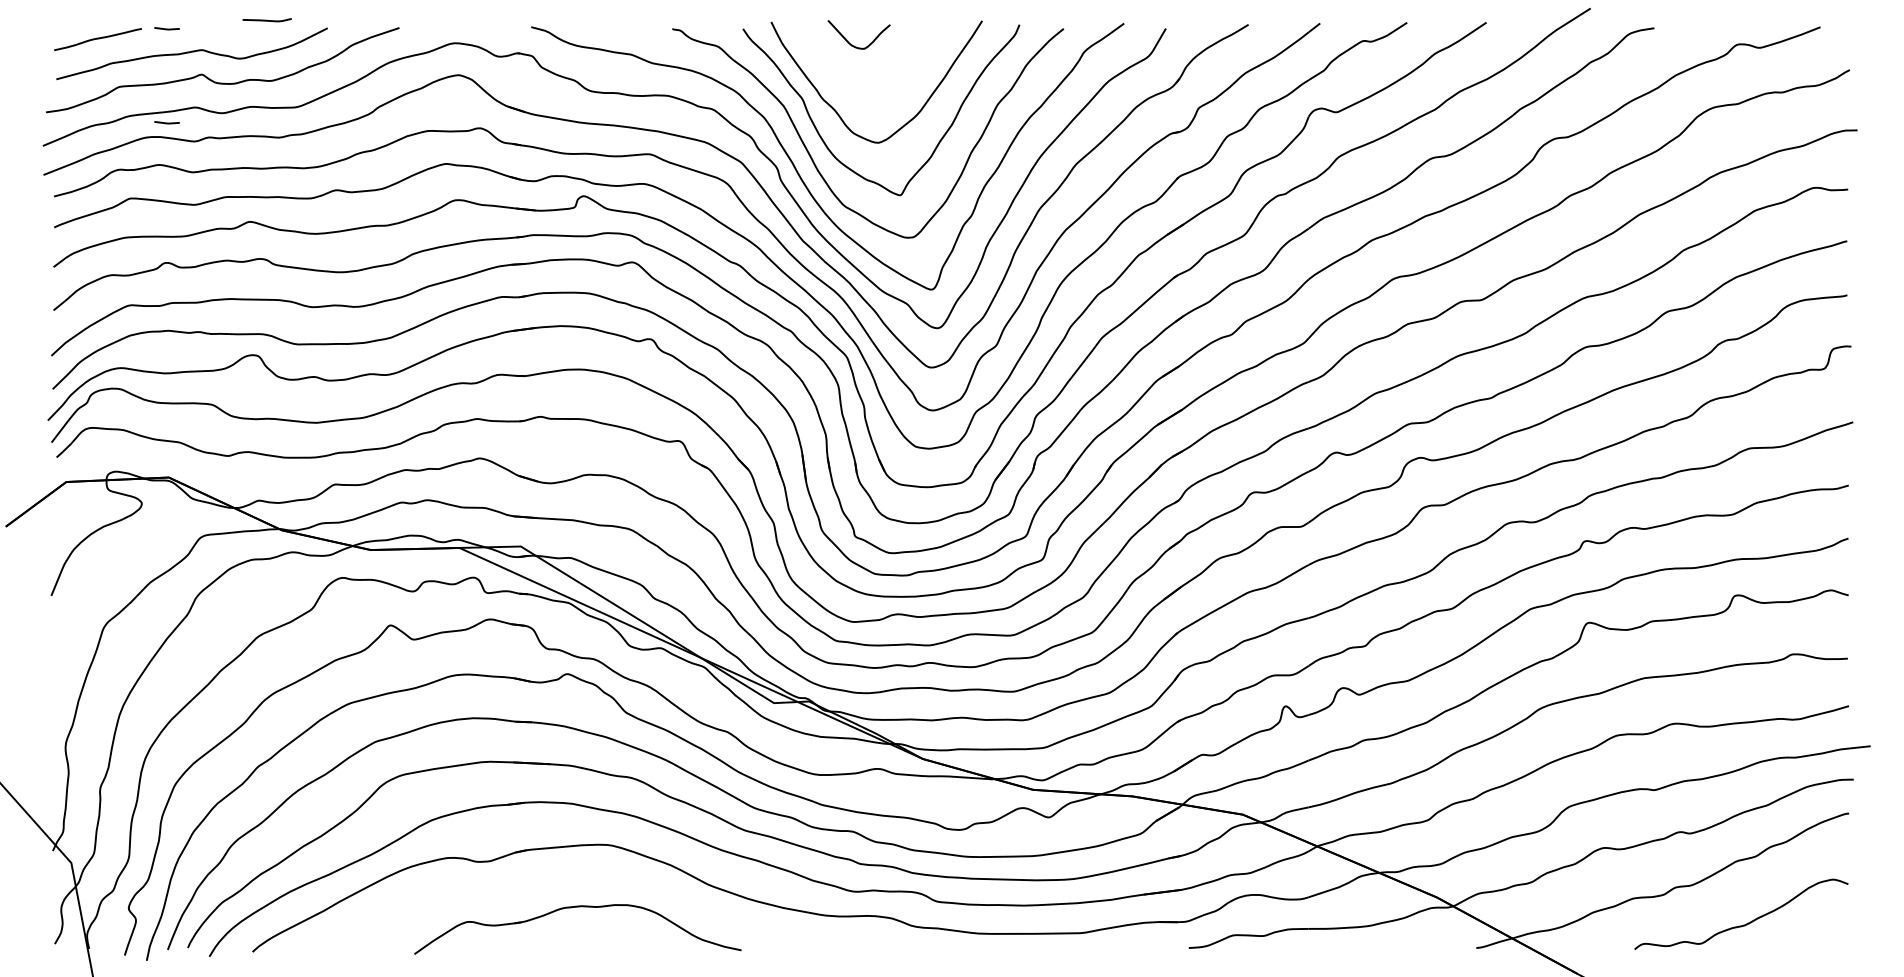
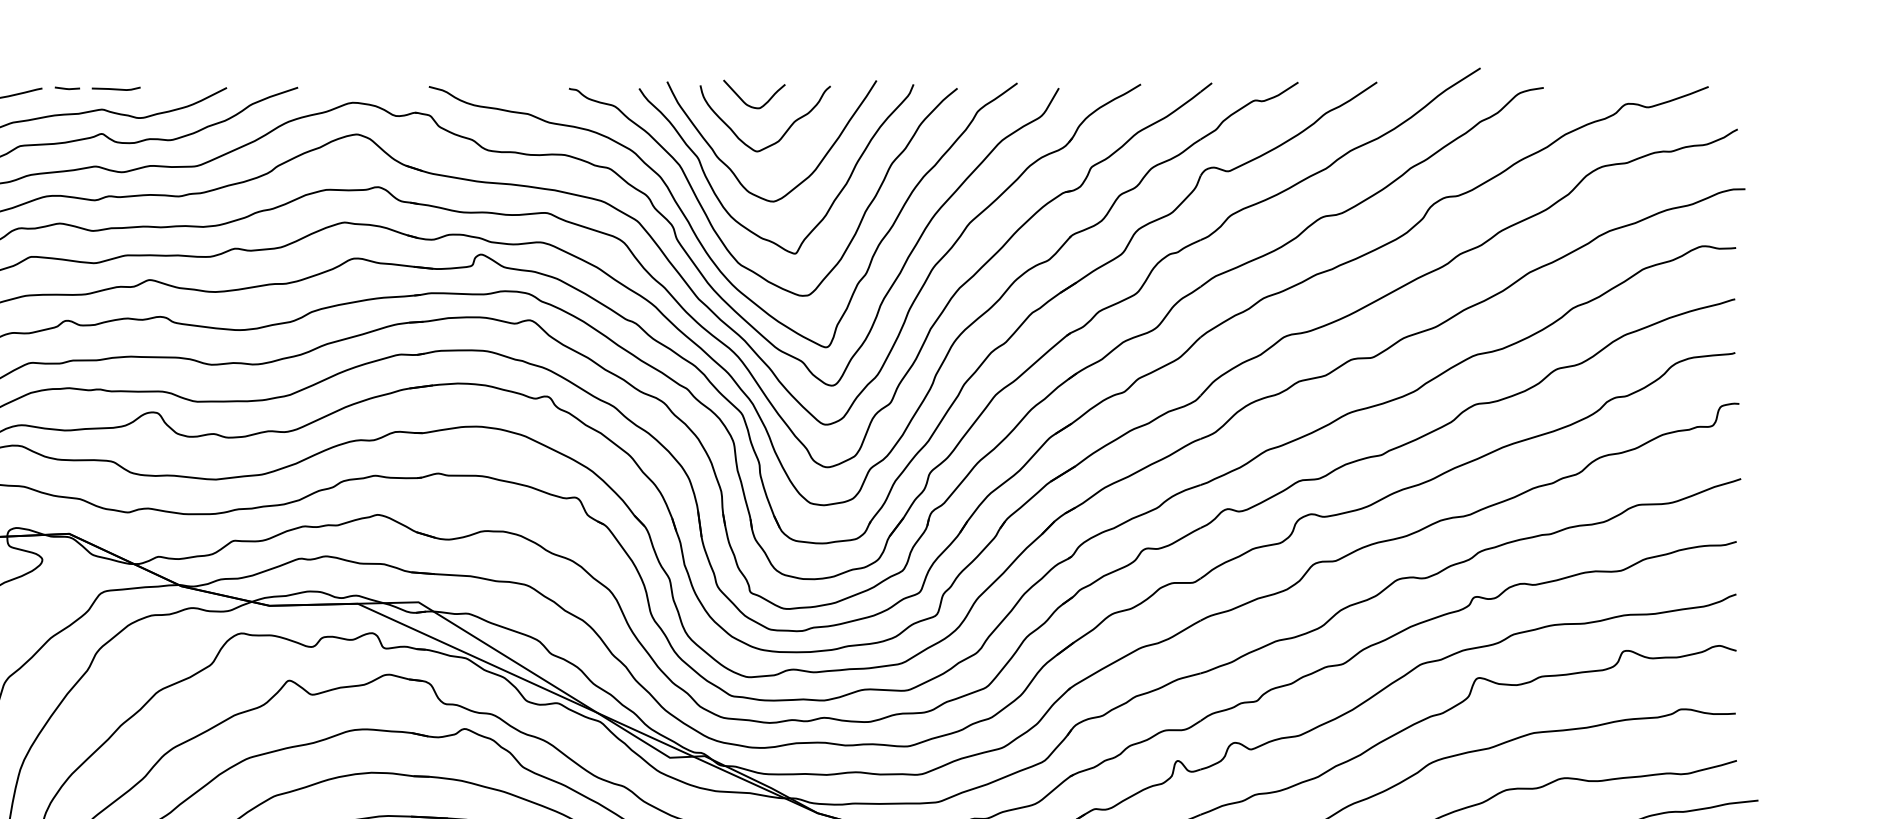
line: (266, 20) -> (115, 89), moved
curve: (887, 75) -> (782, 134), added
line: (166, 122) -> (66, 181), removed

